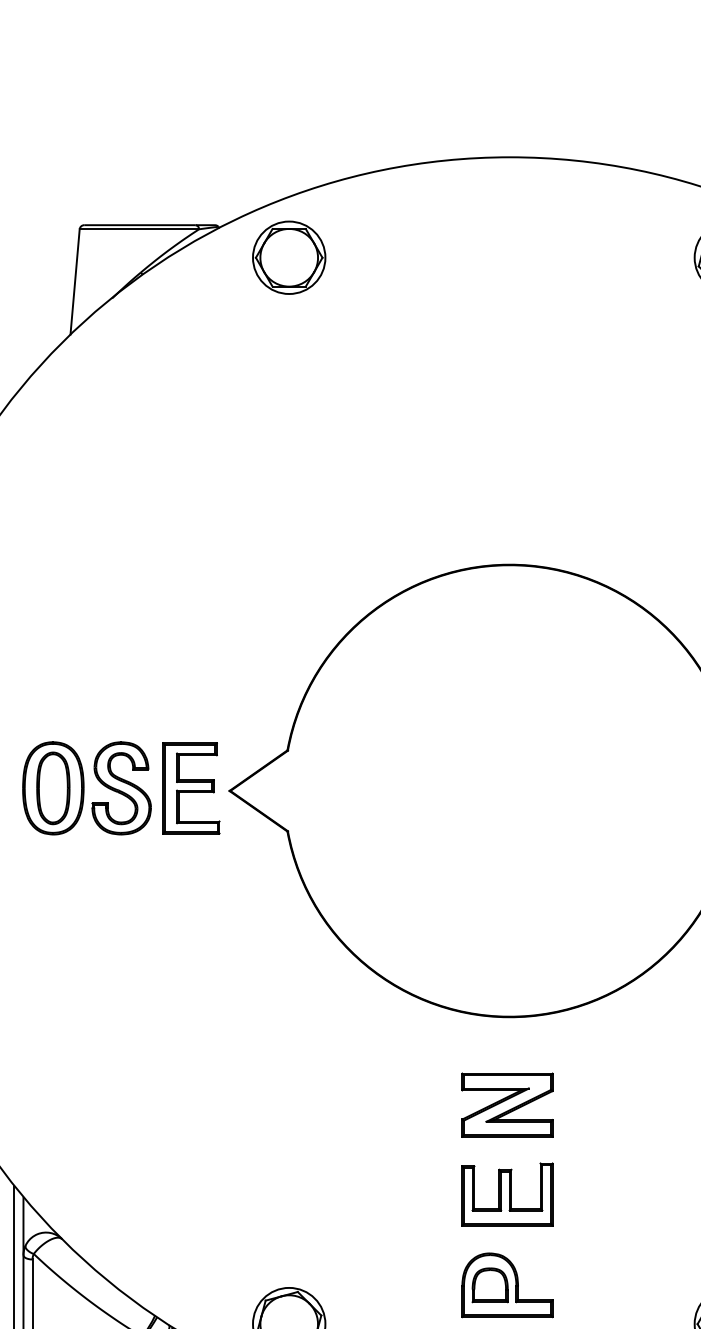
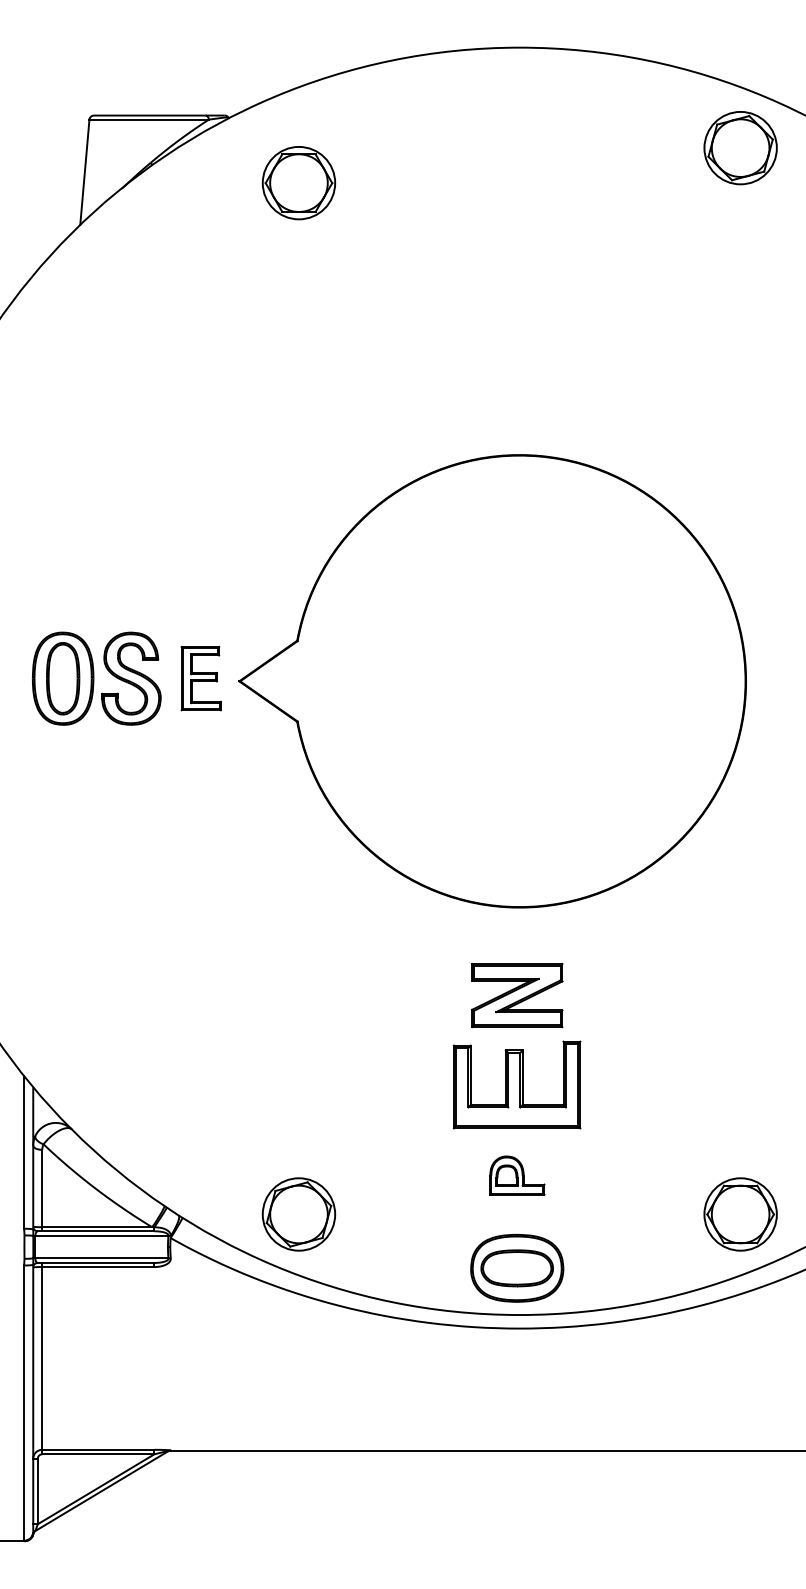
part: (288, 258) -> (298, 183), moved
part: (191, 788) -> (201, 678), size x0.7
part: (507, 1194) -> (517, 1084), size x1.4
part: (507, 1285) -> (517, 1175), size x0.6

